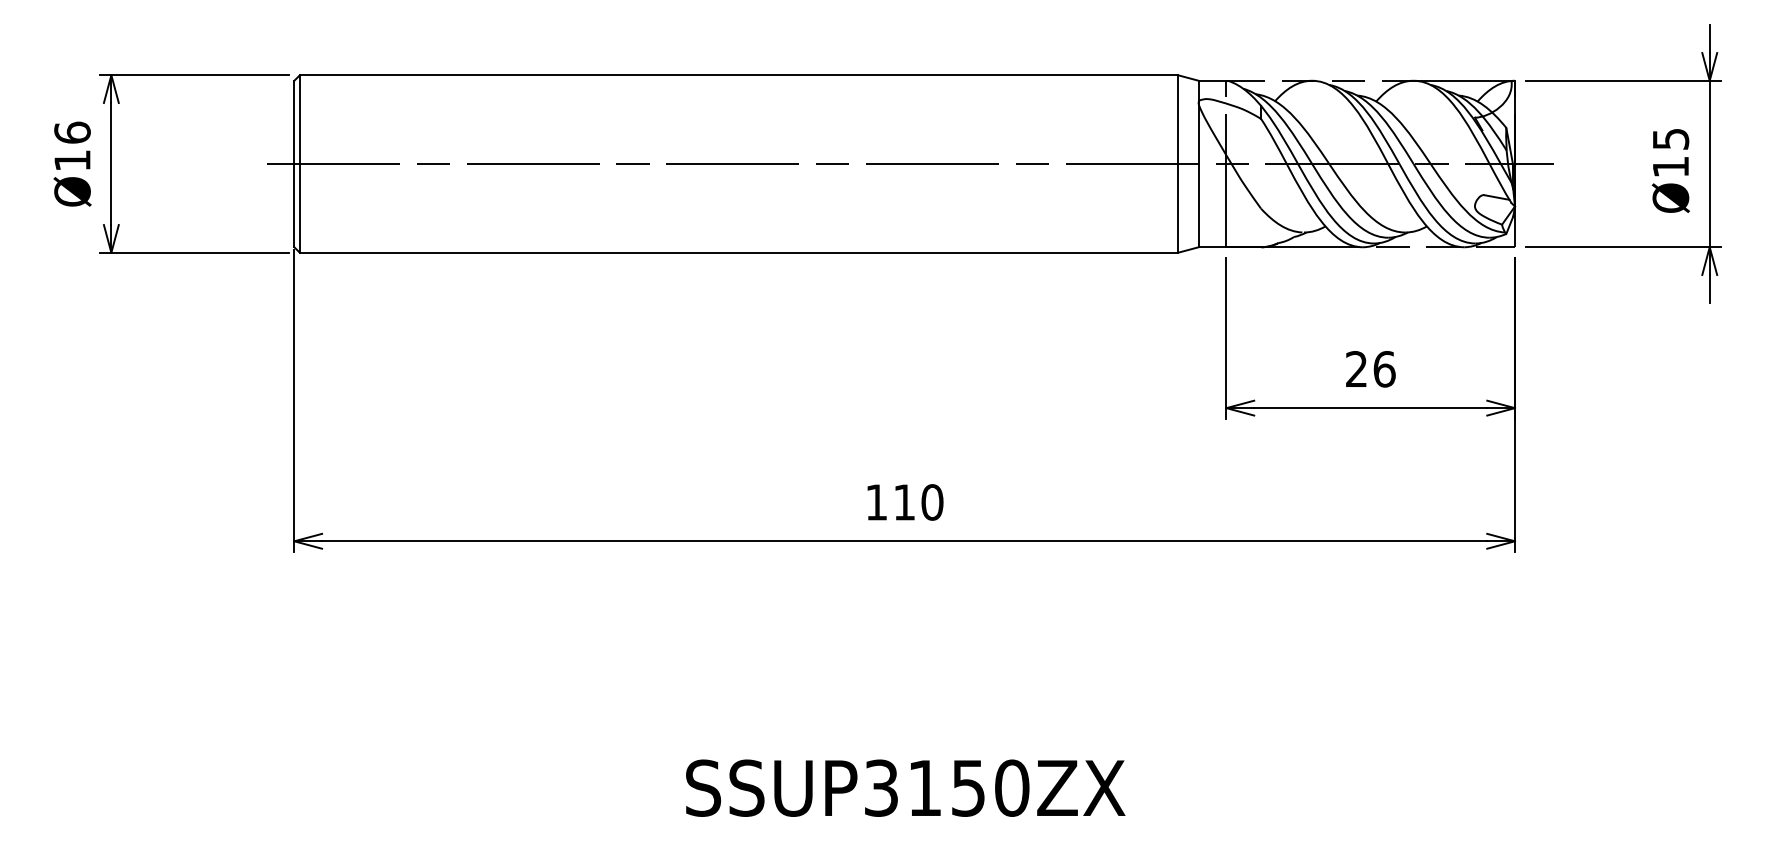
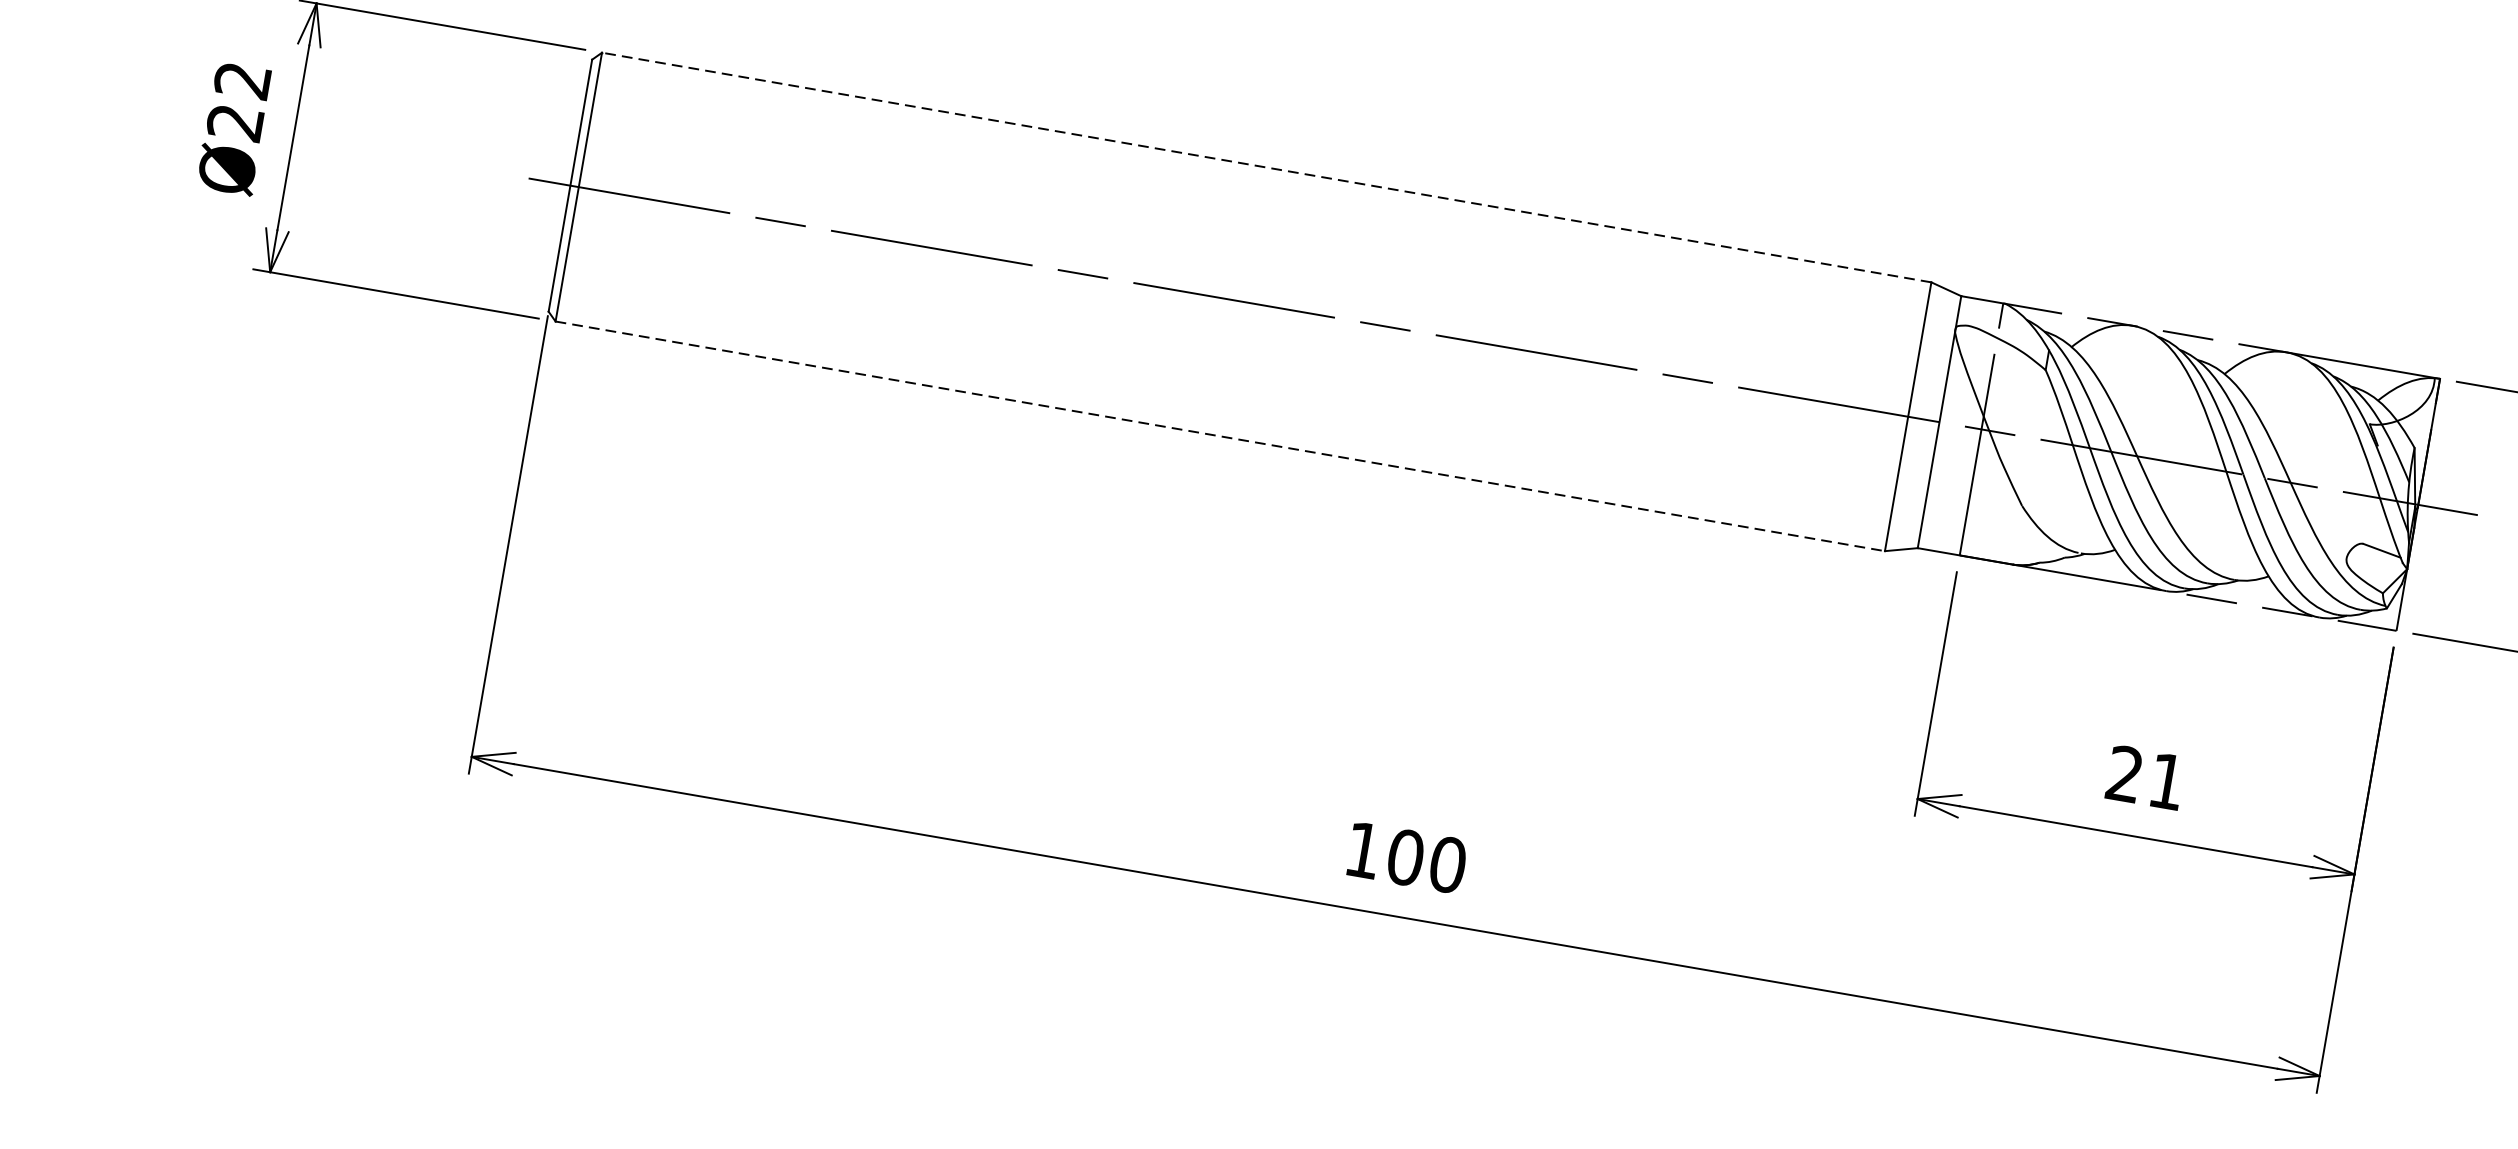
line: (738, 75) -> (1265, 167), solid -> dashed
text: (72, 146) -> (239, 101), Ø16 -> Ø22
line: (739, 252) -> (1221, 436), solid -> dashed
text: (1384, 369) -> (2167, 781), 26 -> 21
text: (904, 502) -> (1405, 857), 110 -> 100

